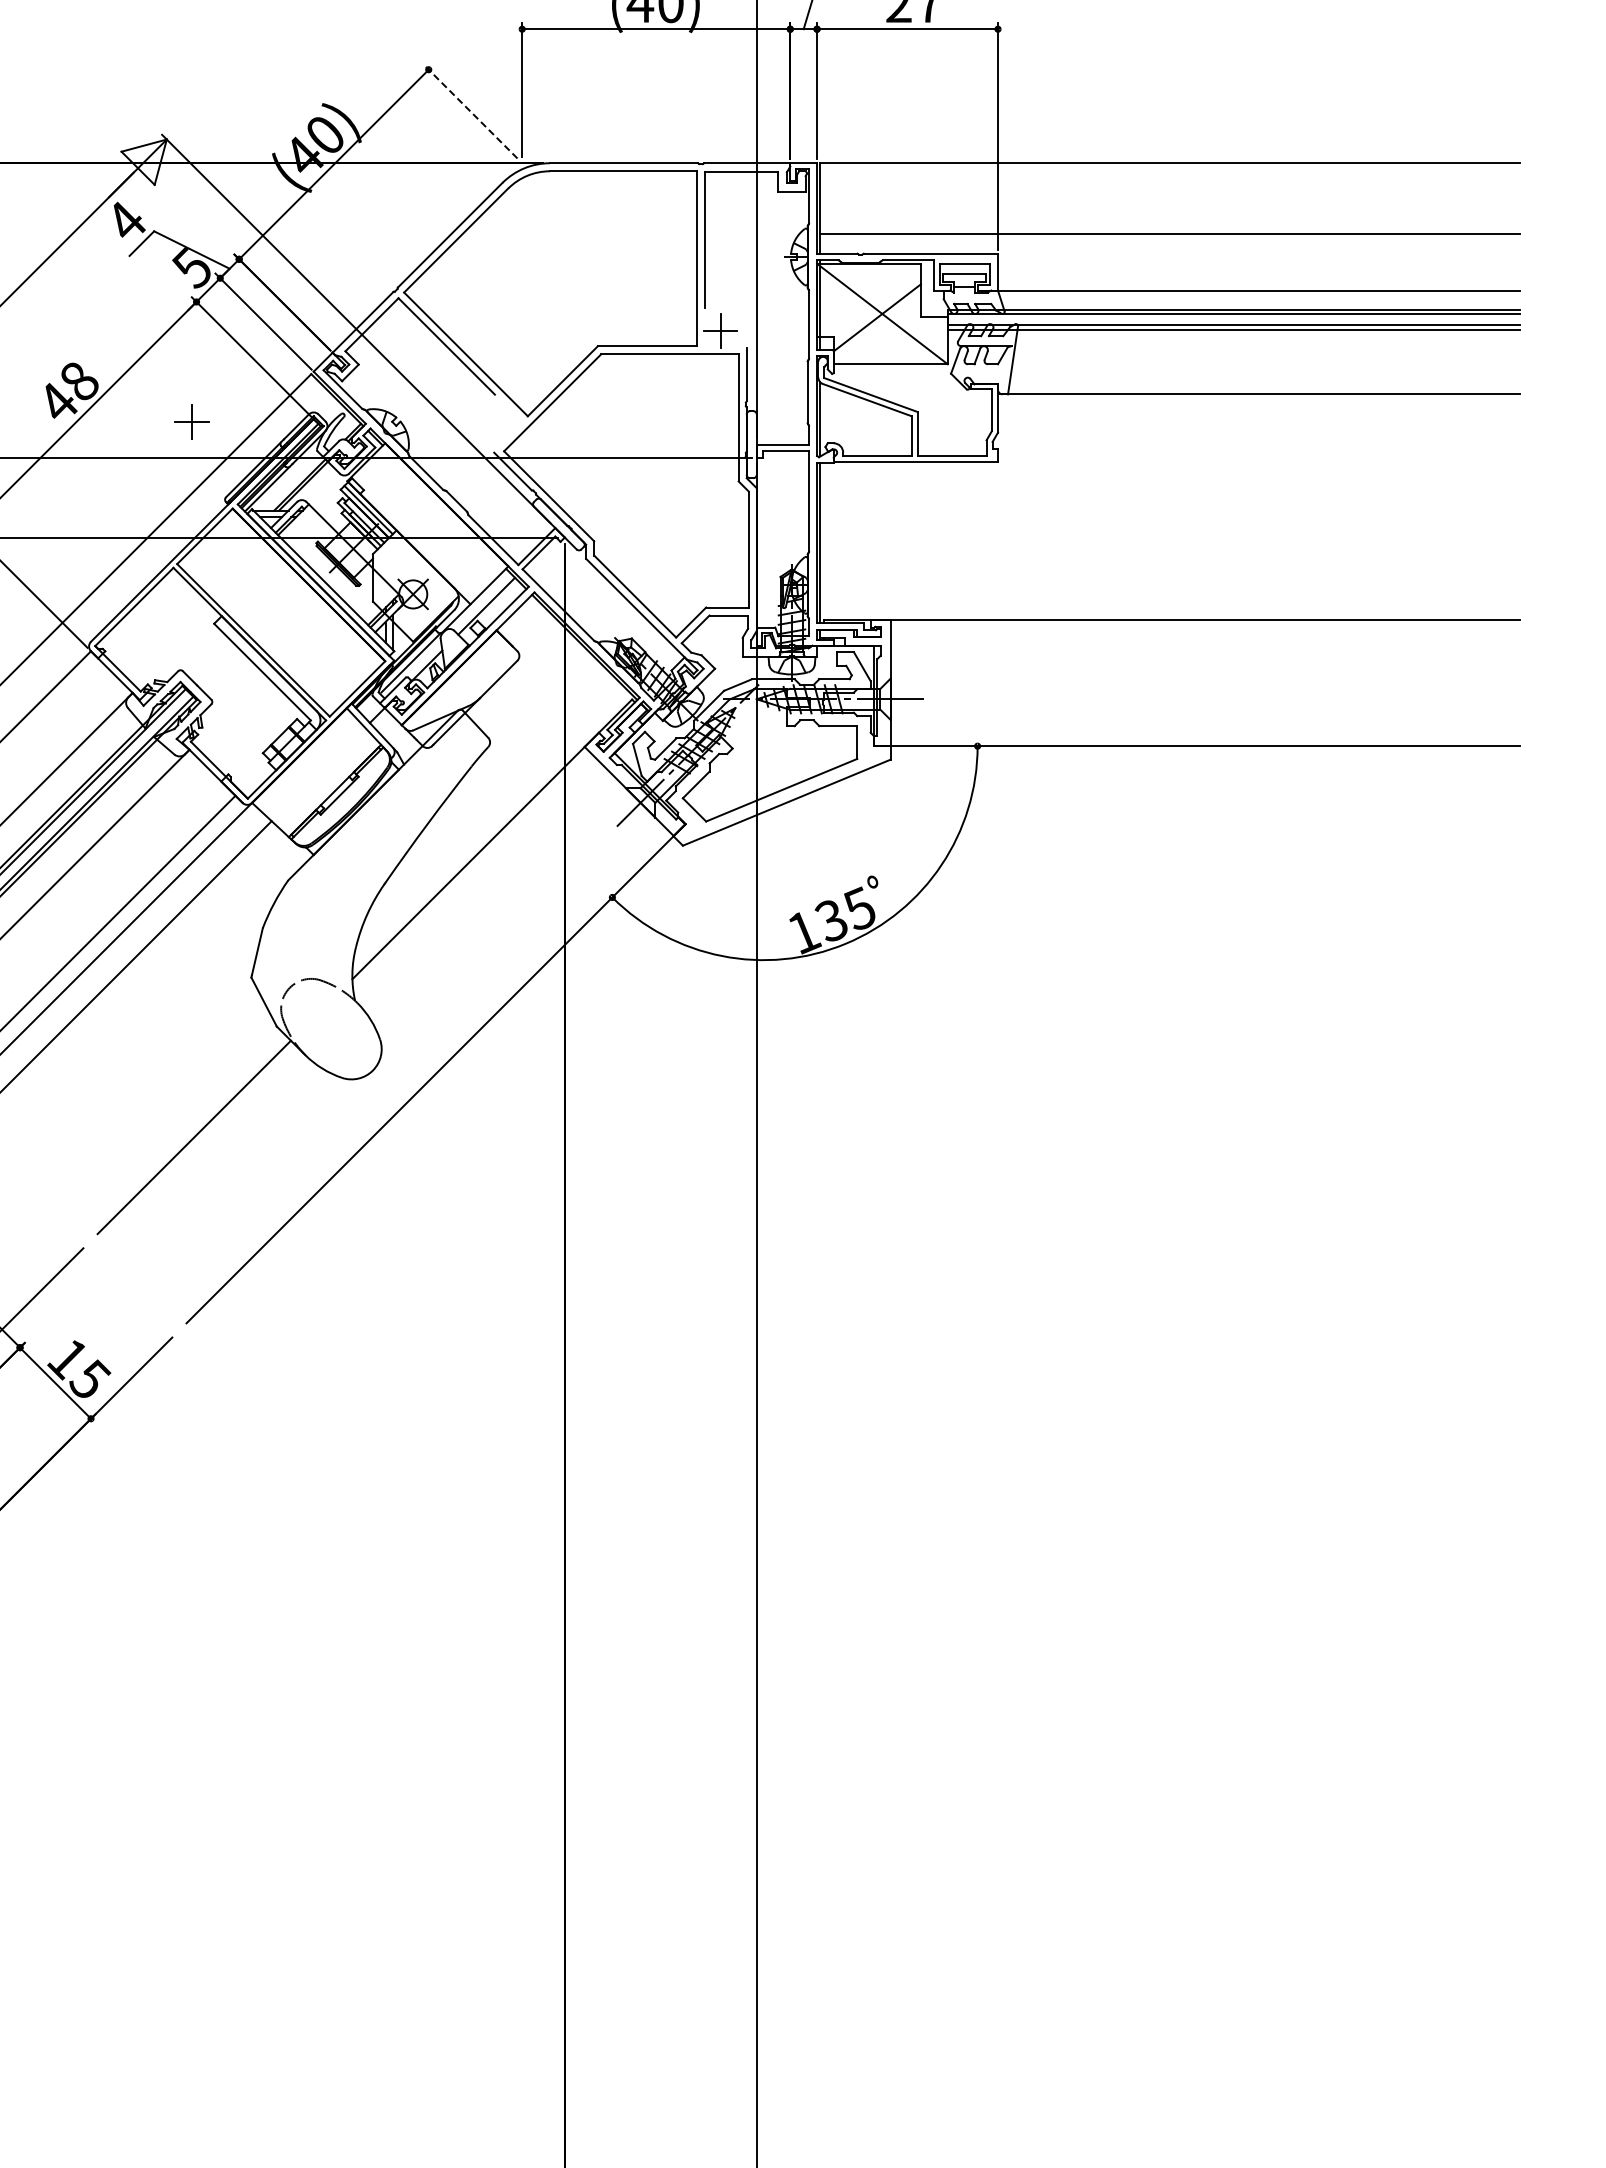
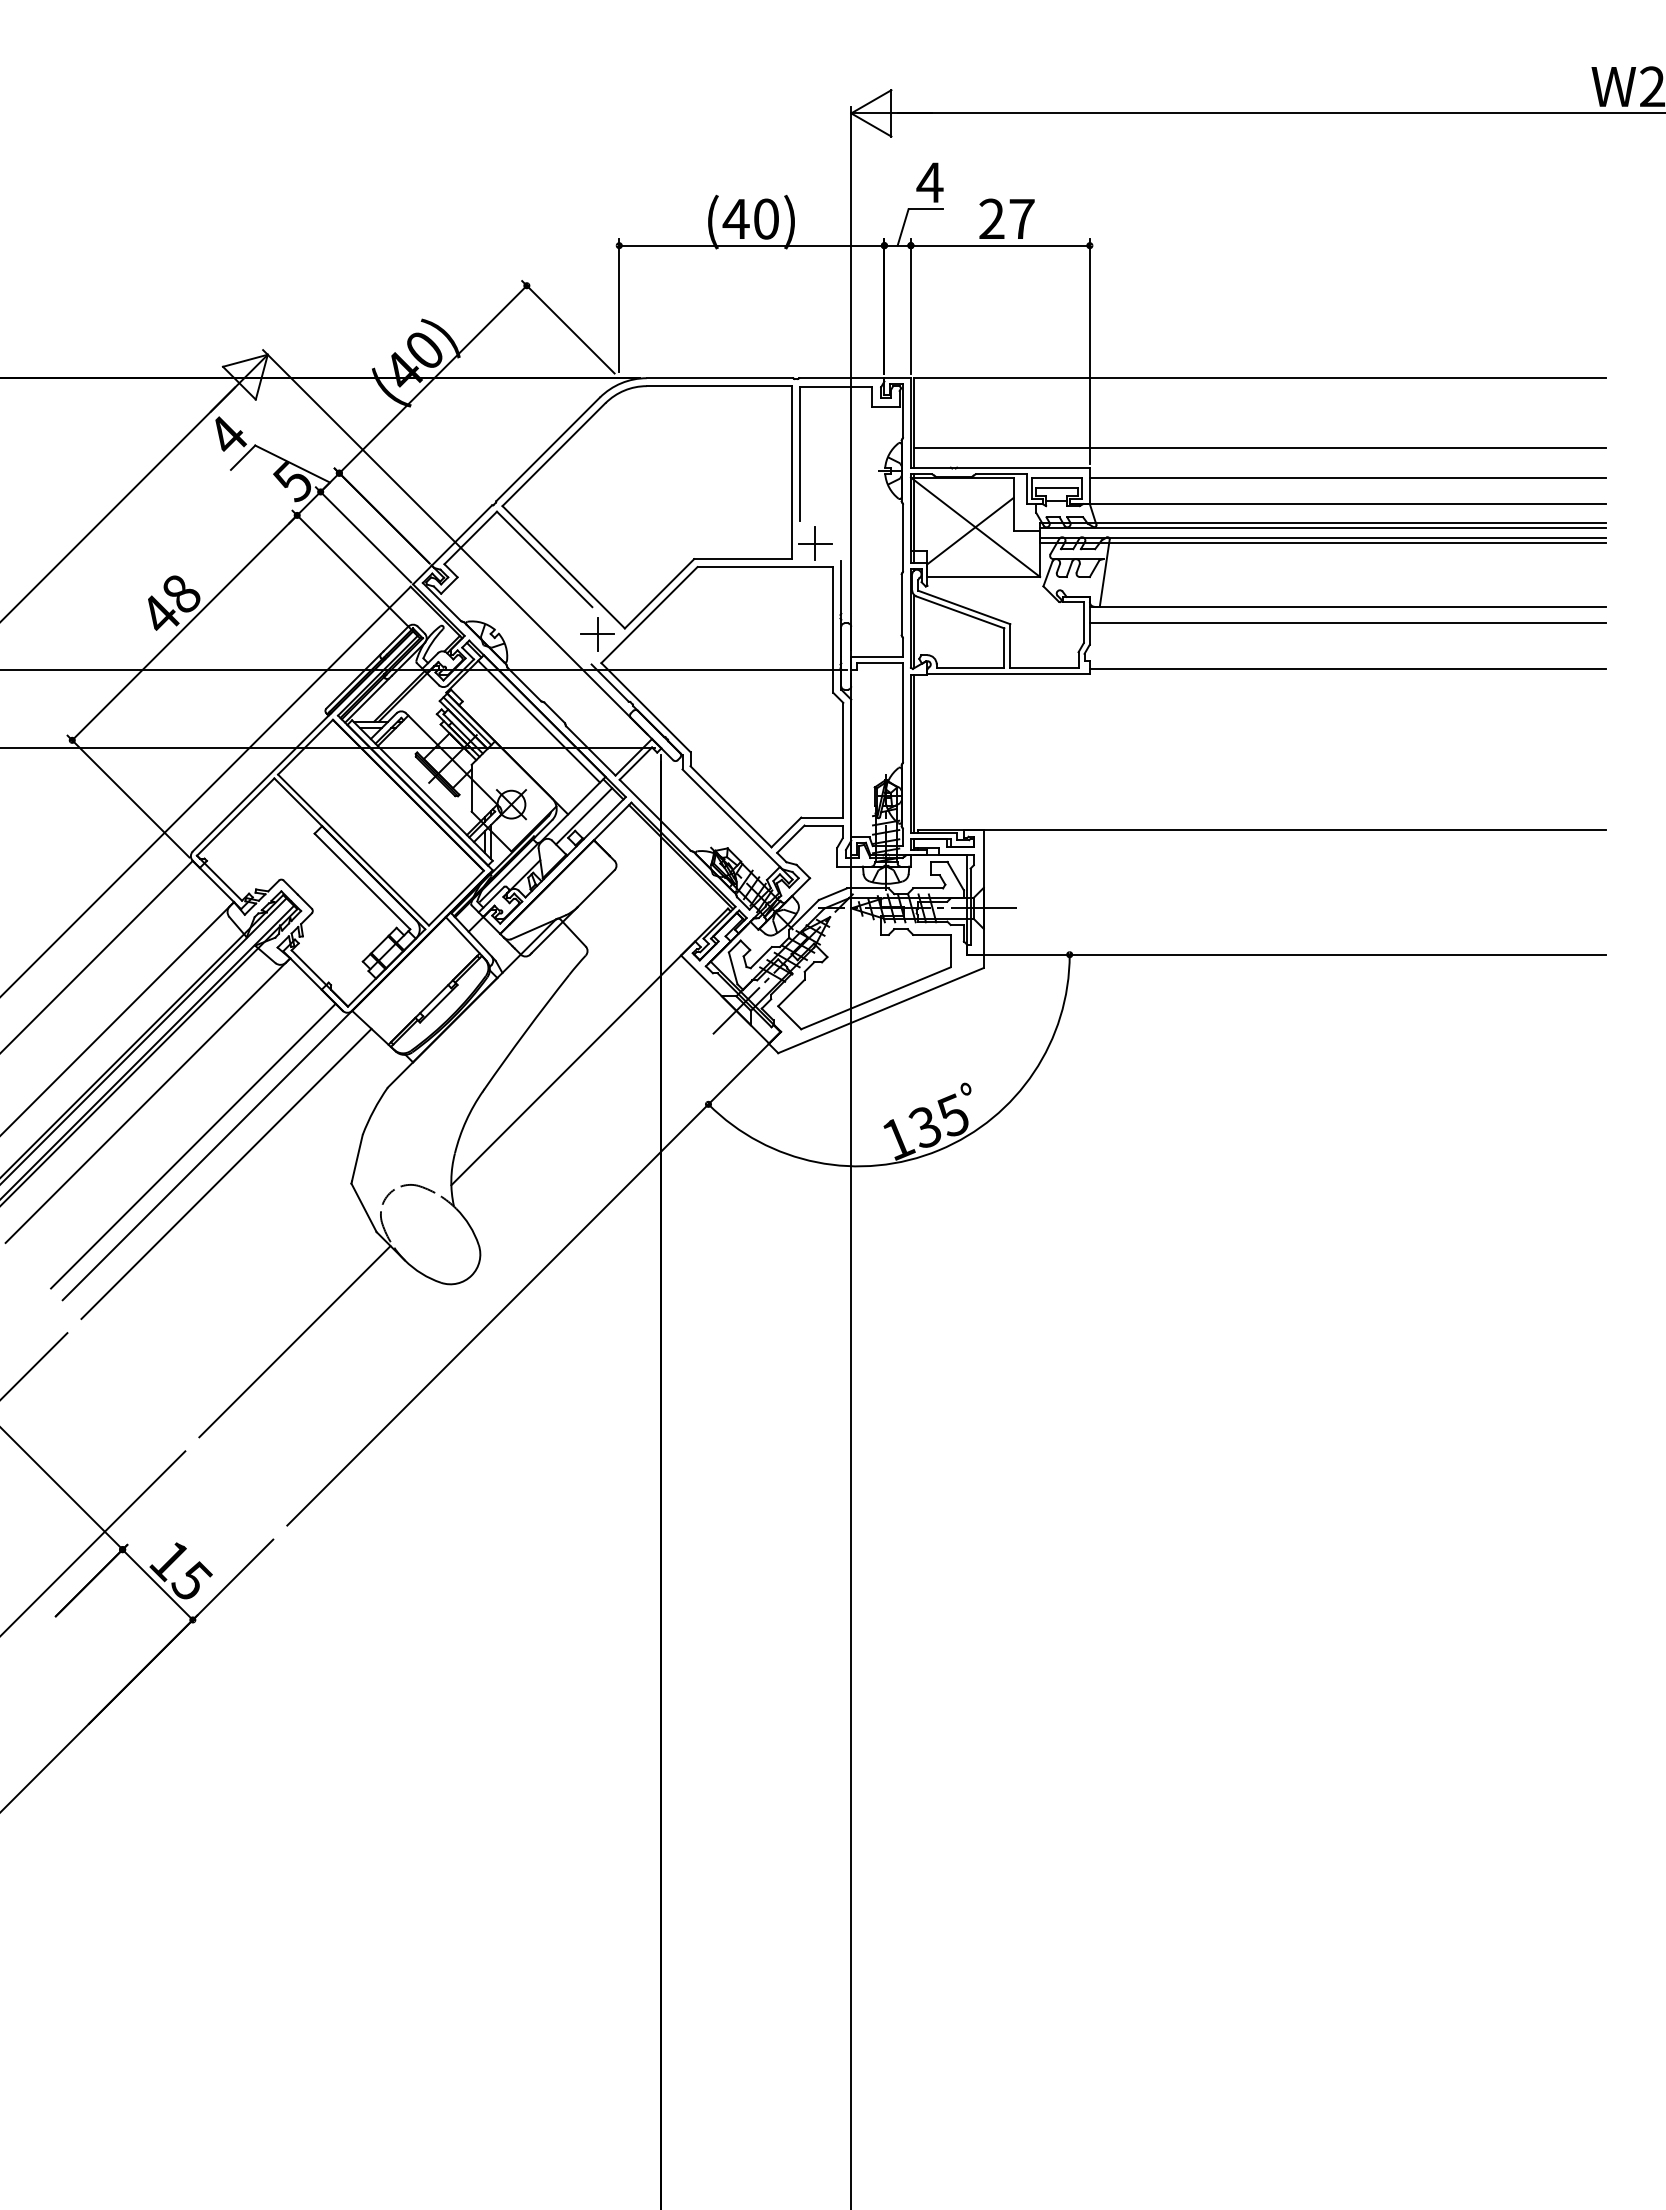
line: (470, 110) -> (568, 326), dashed -> solid
line: (1258, 263) -> (1347, 477), added
line: (1258, 411) -> (1347, 623), added
part: (191, 422) -> (597, 634), moved
line: (1258, 457) -> (1347, 669), added
line: (441, 510) -> (539, 721), added

